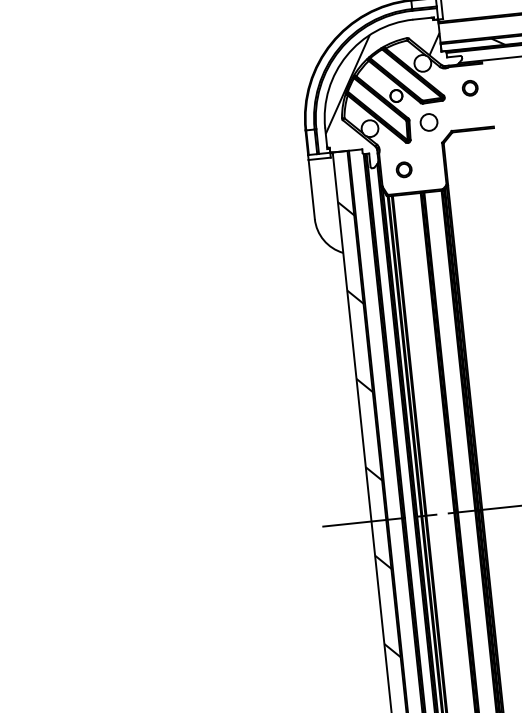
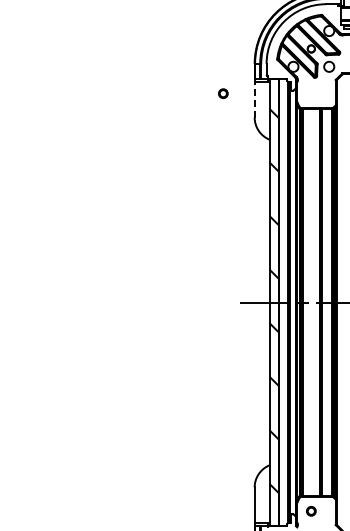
hatch: (381, 80) -> (303, 38), removed
part: (404, 169) -> (223, 93), moved
line: (311, 189) -> (254, 99), solid -> dashed

